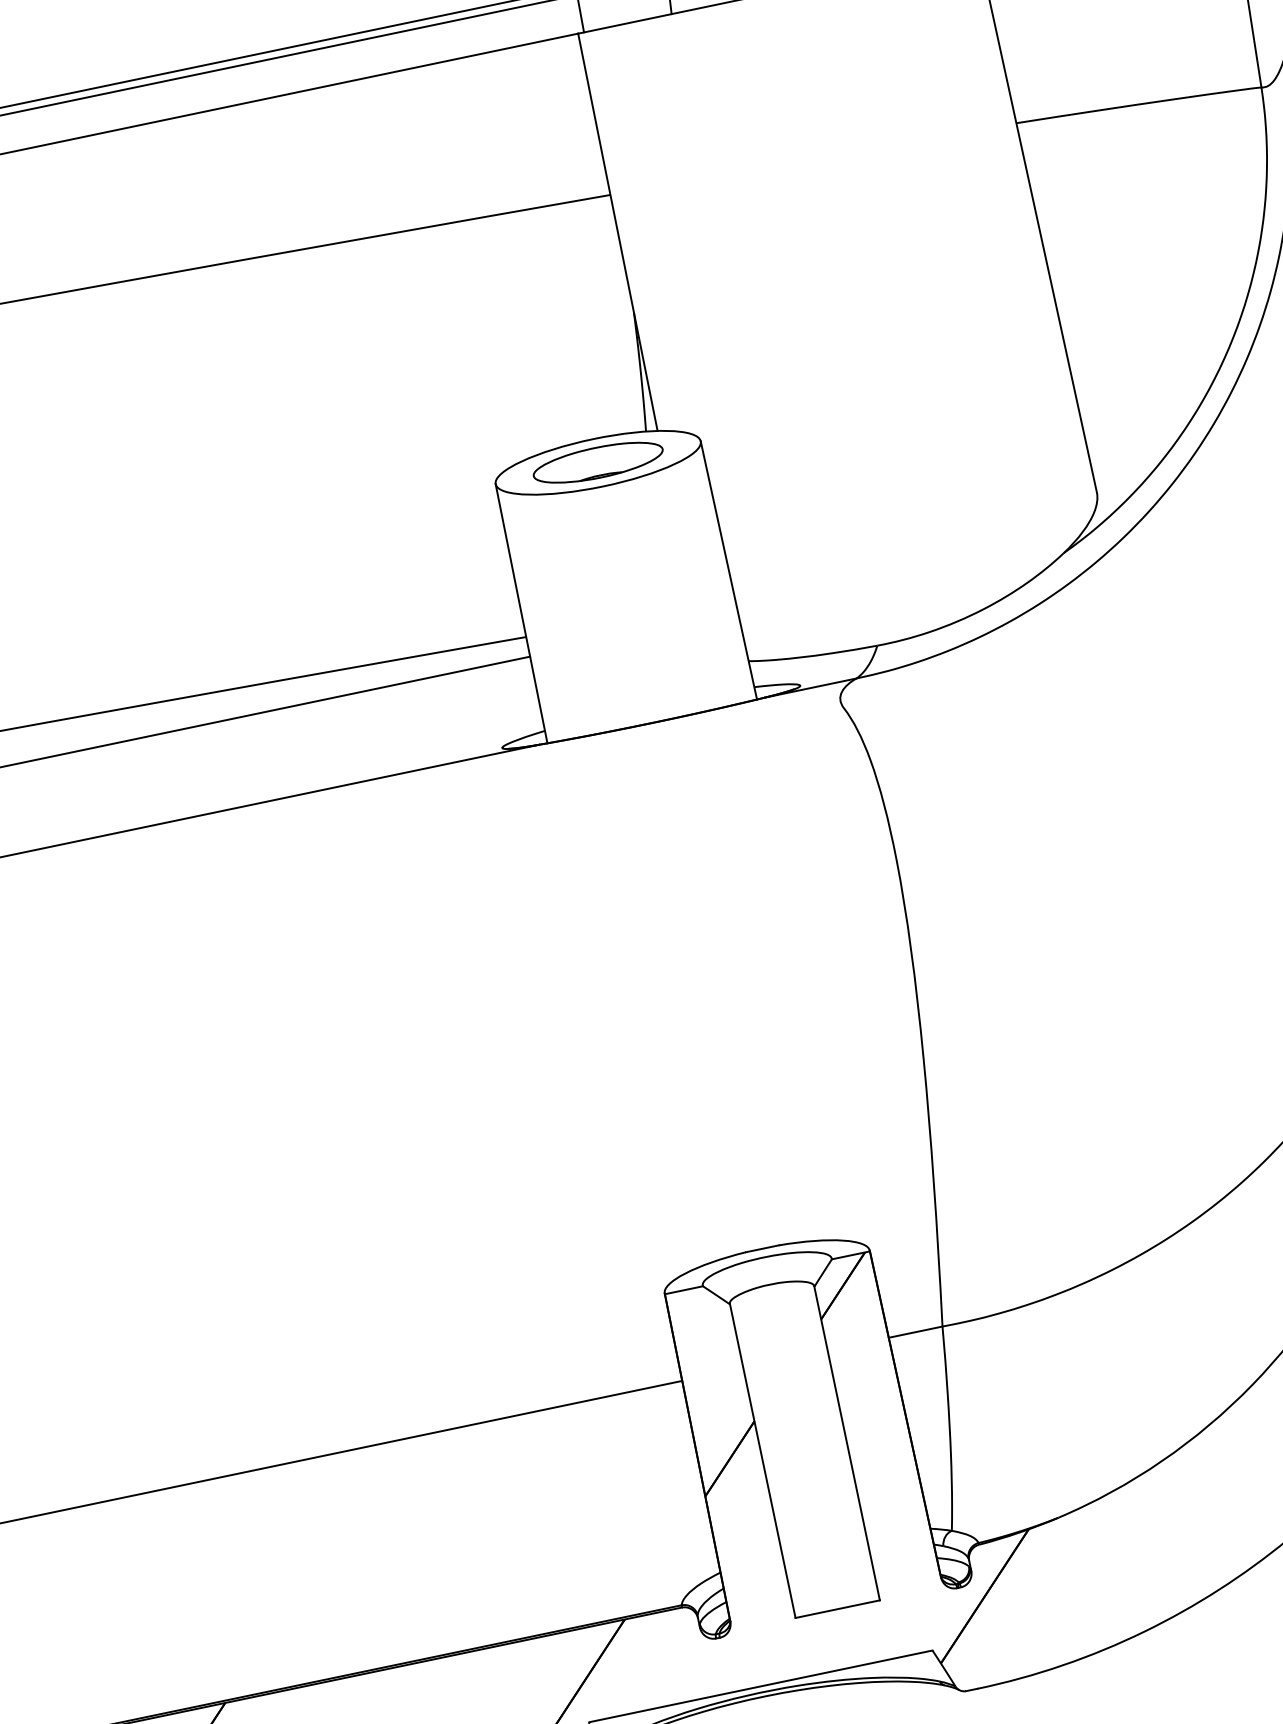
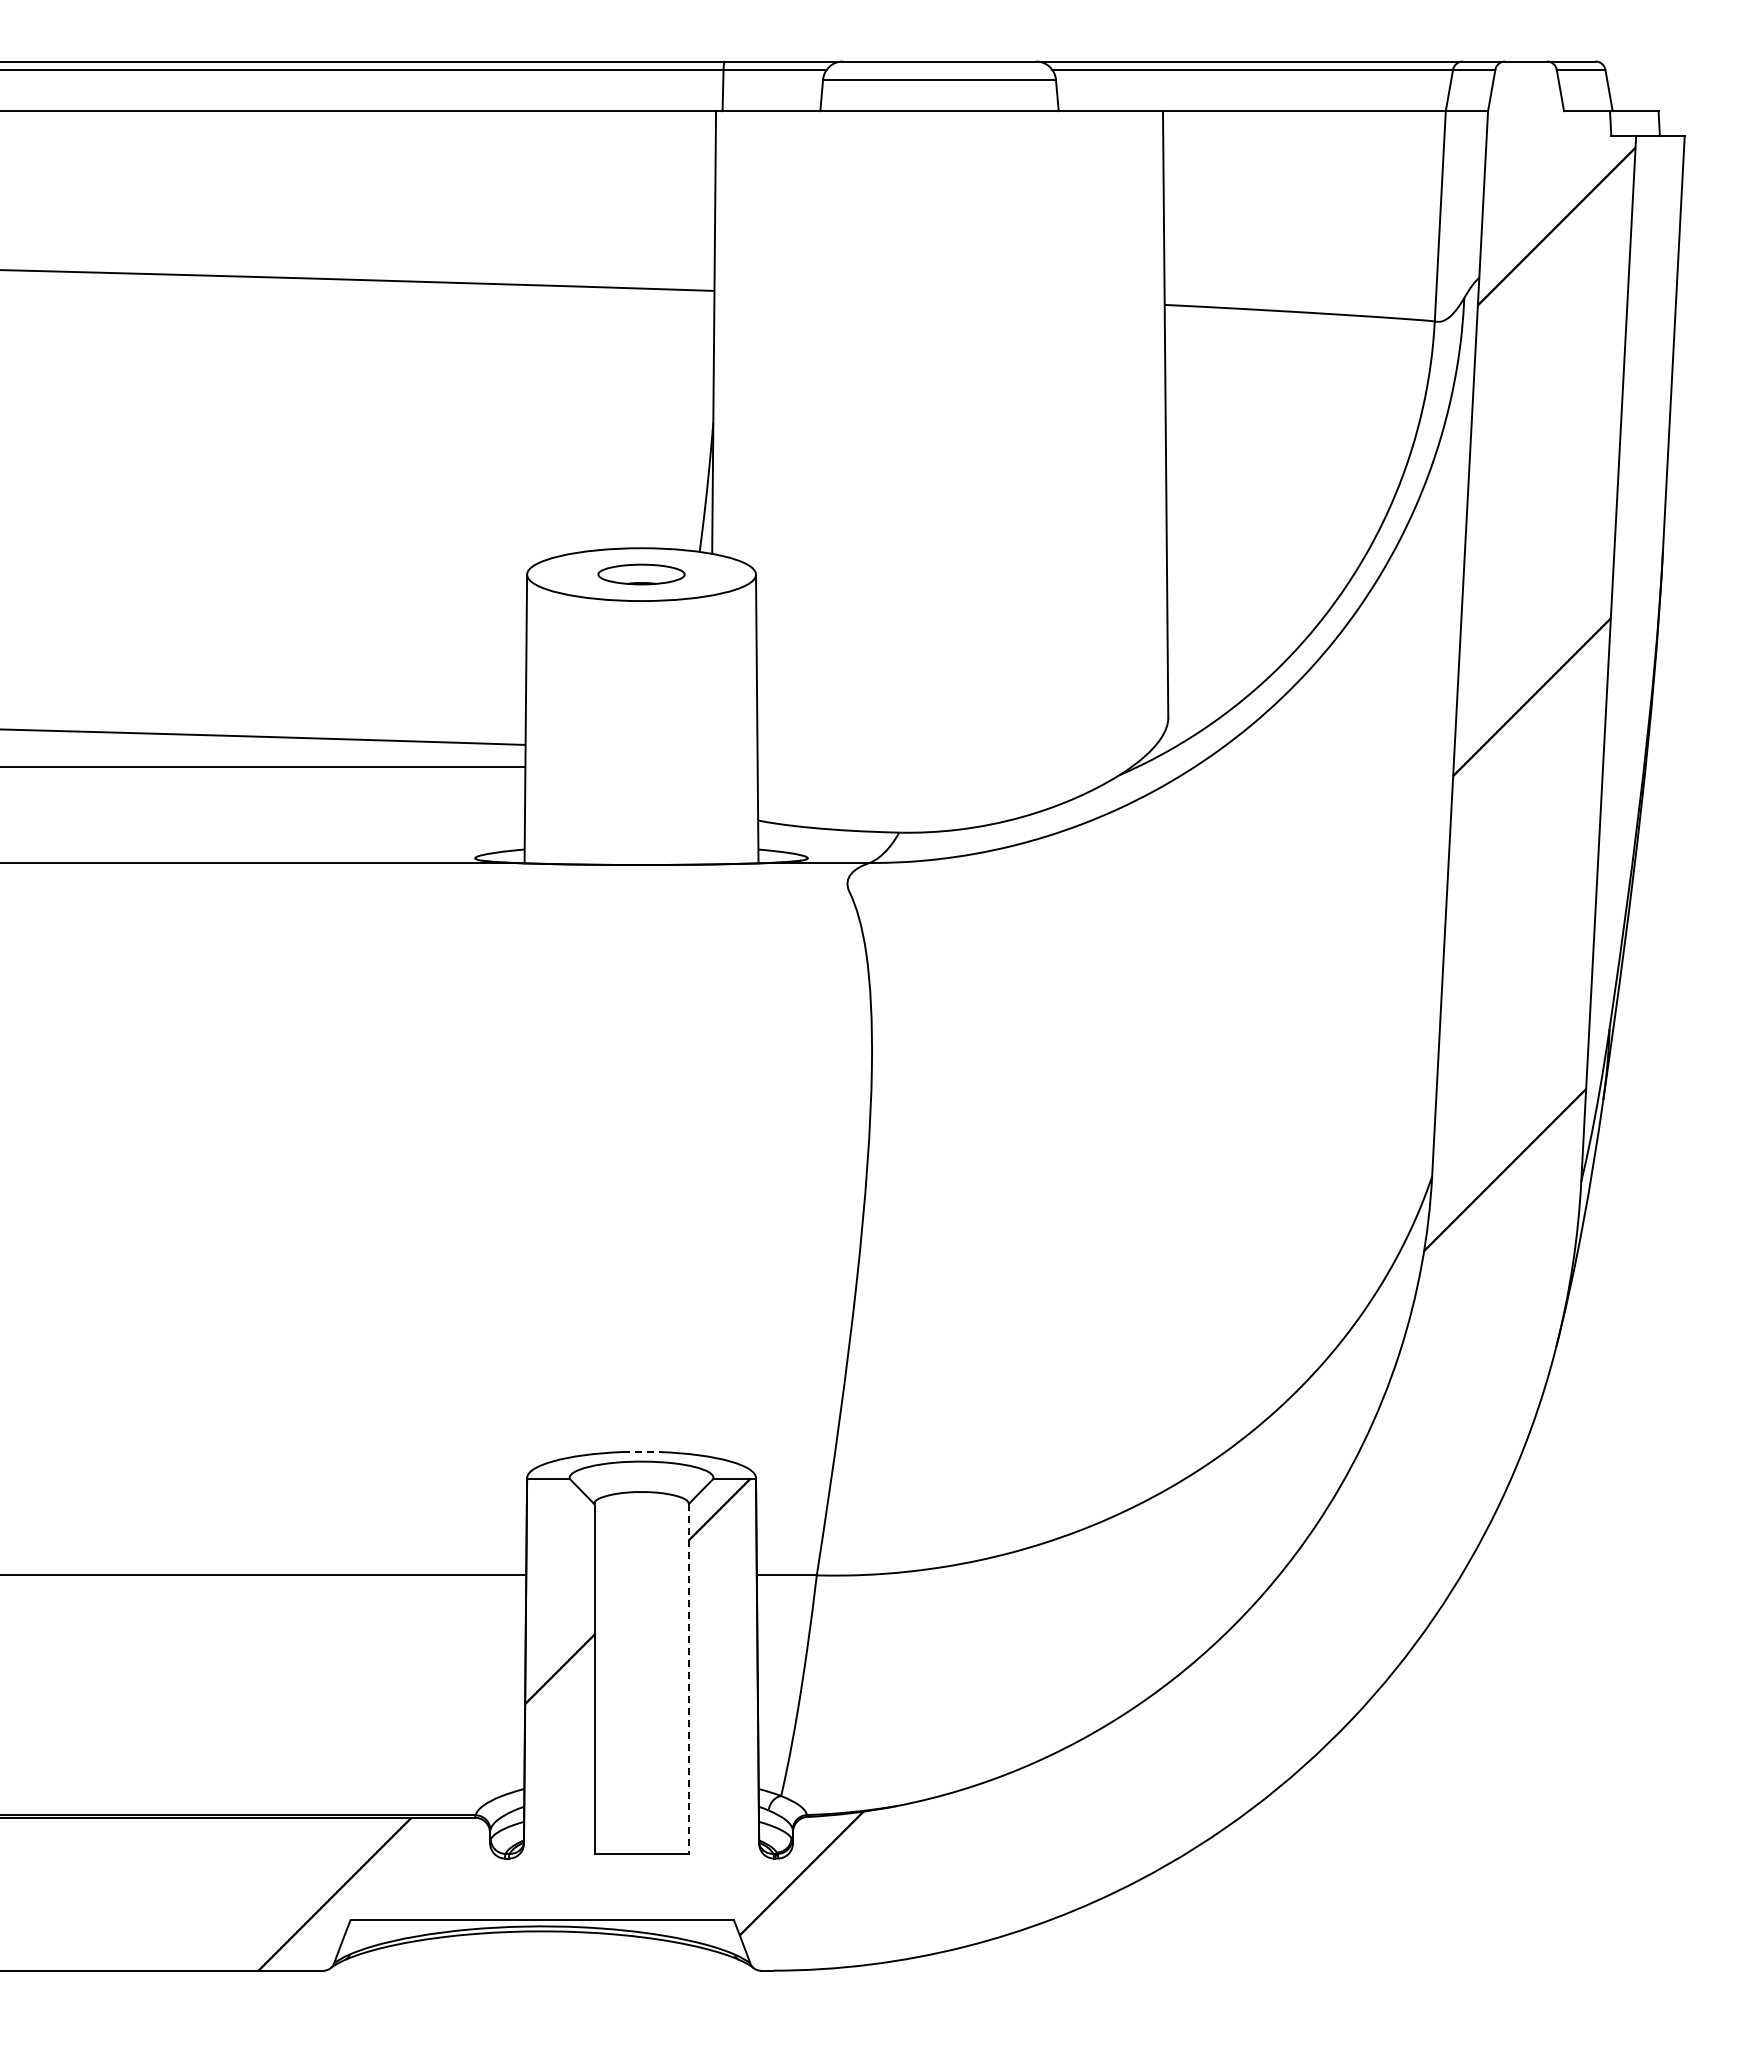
part: (598, 462) -> (641, 574), size x0.6
line: (763, 1249) -> (642, 1452), solid -> dashed
line: (847, 1443) -> (688, 1679), solid -> dashed

